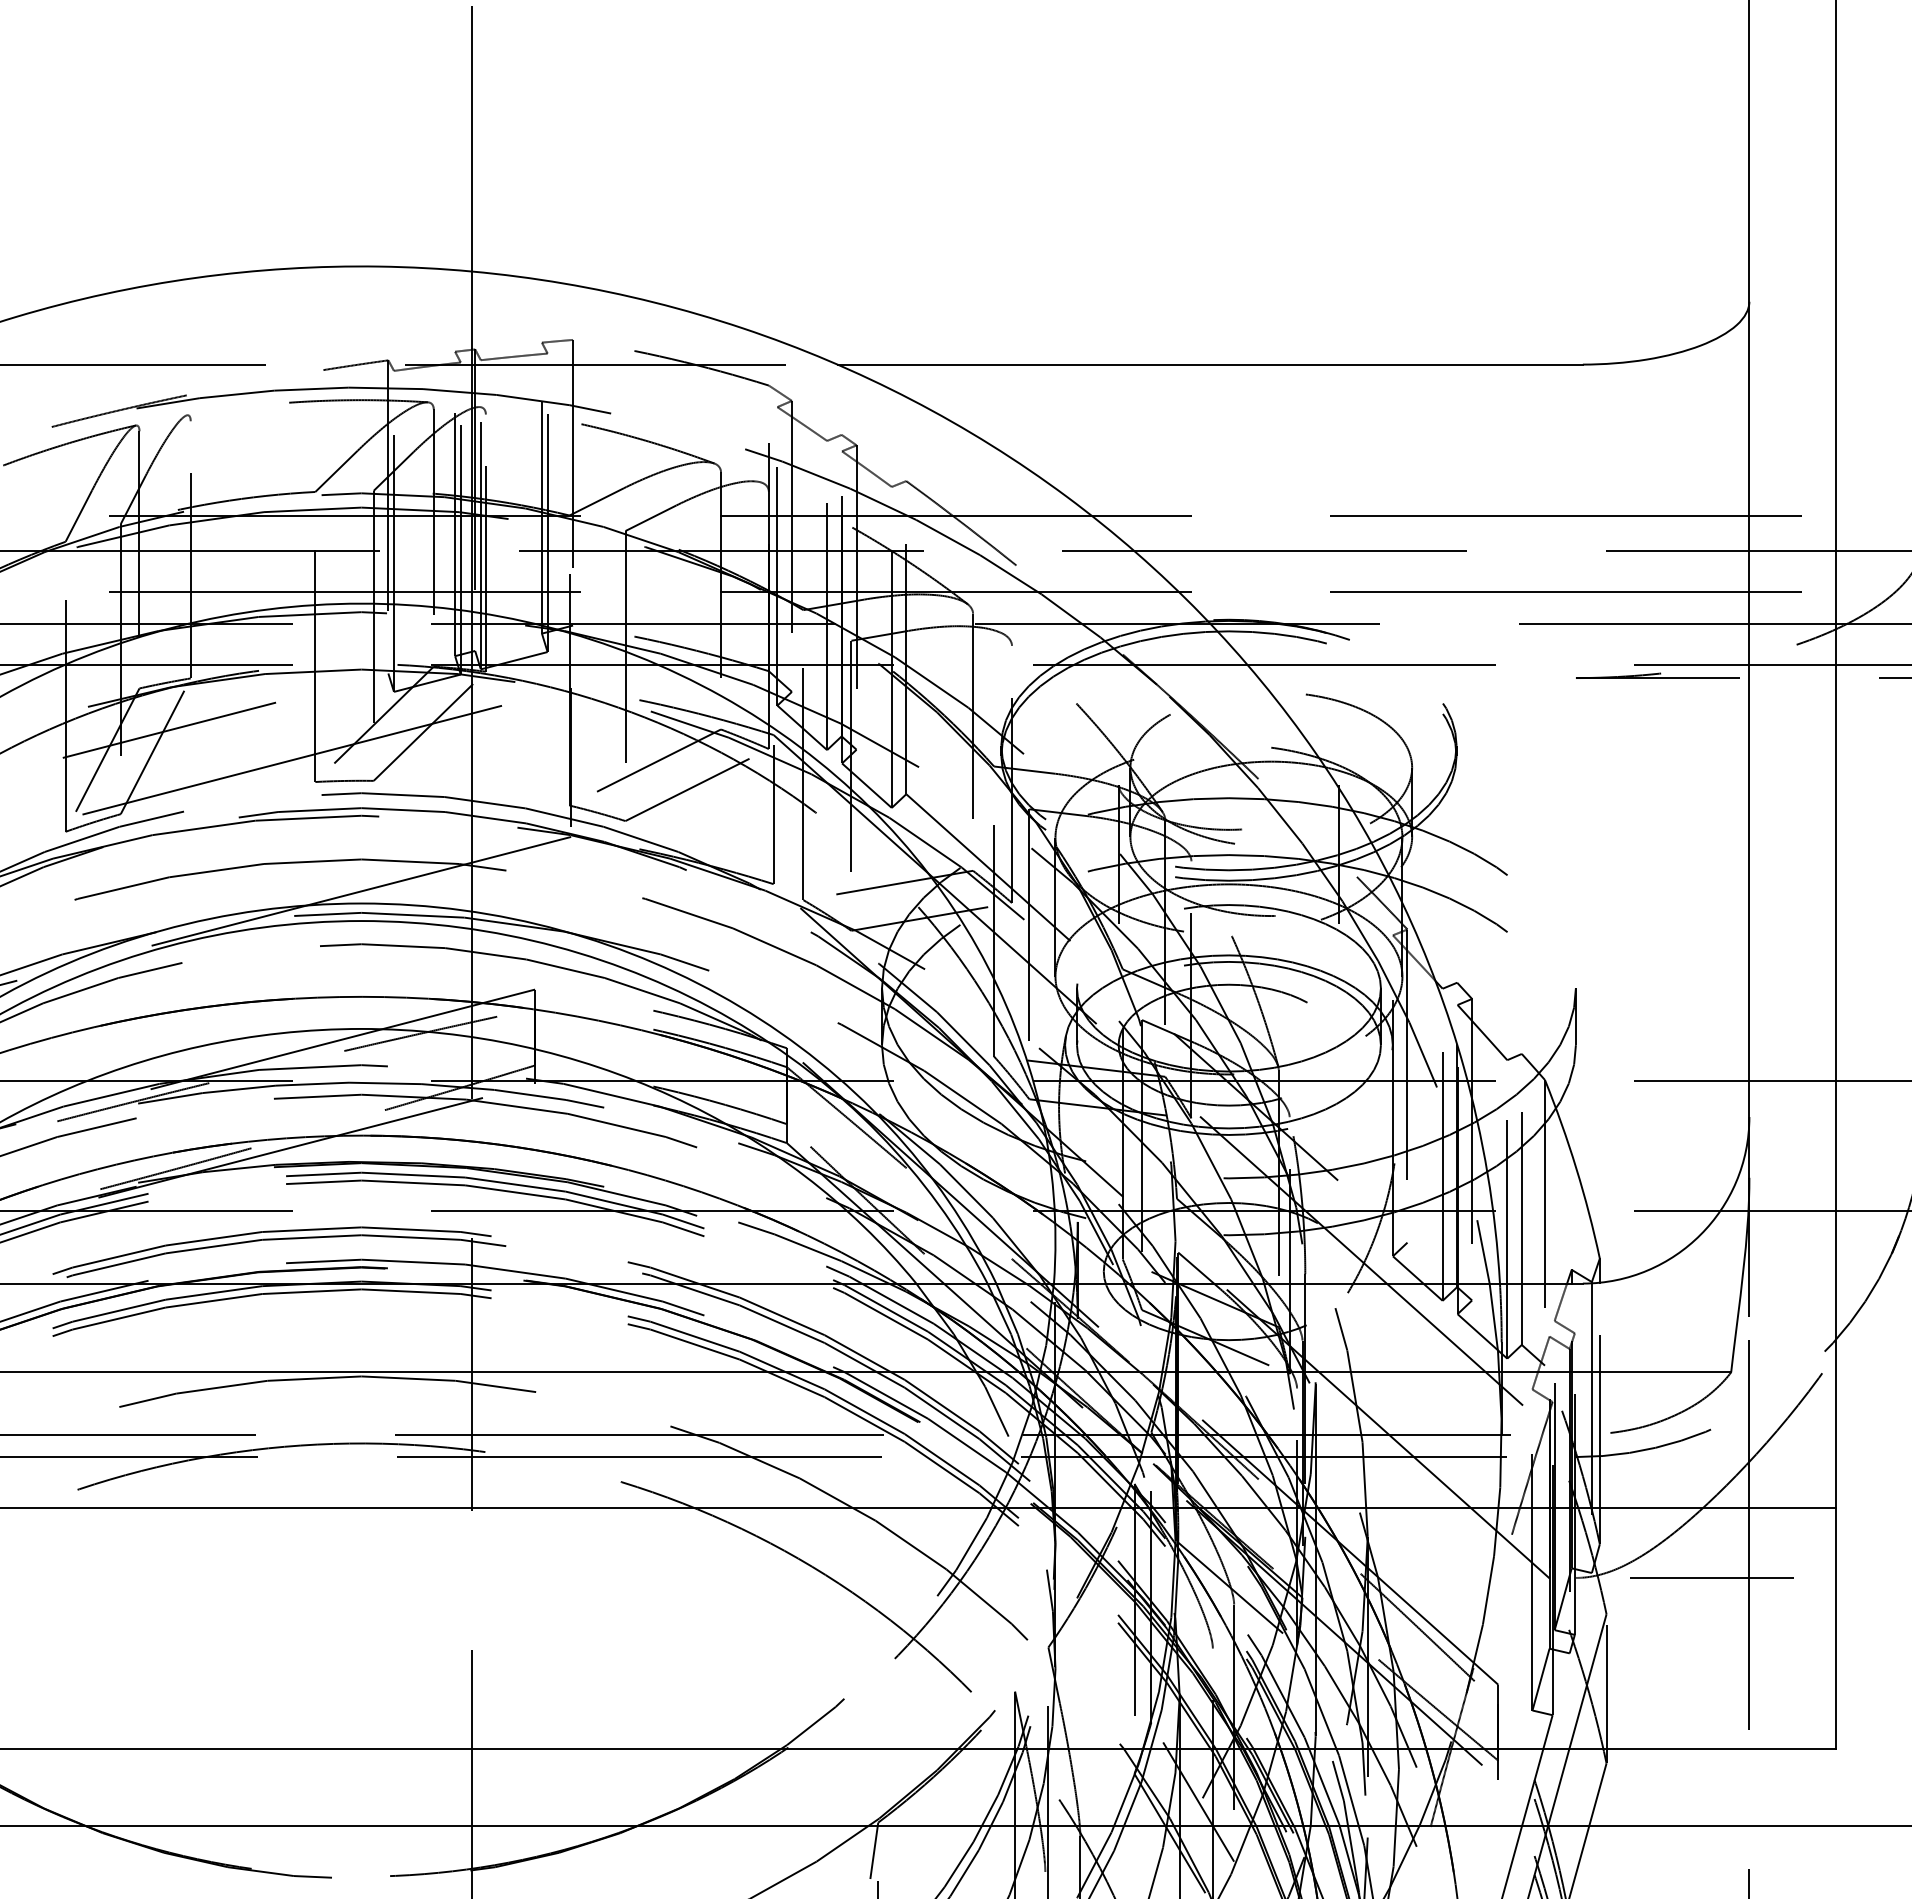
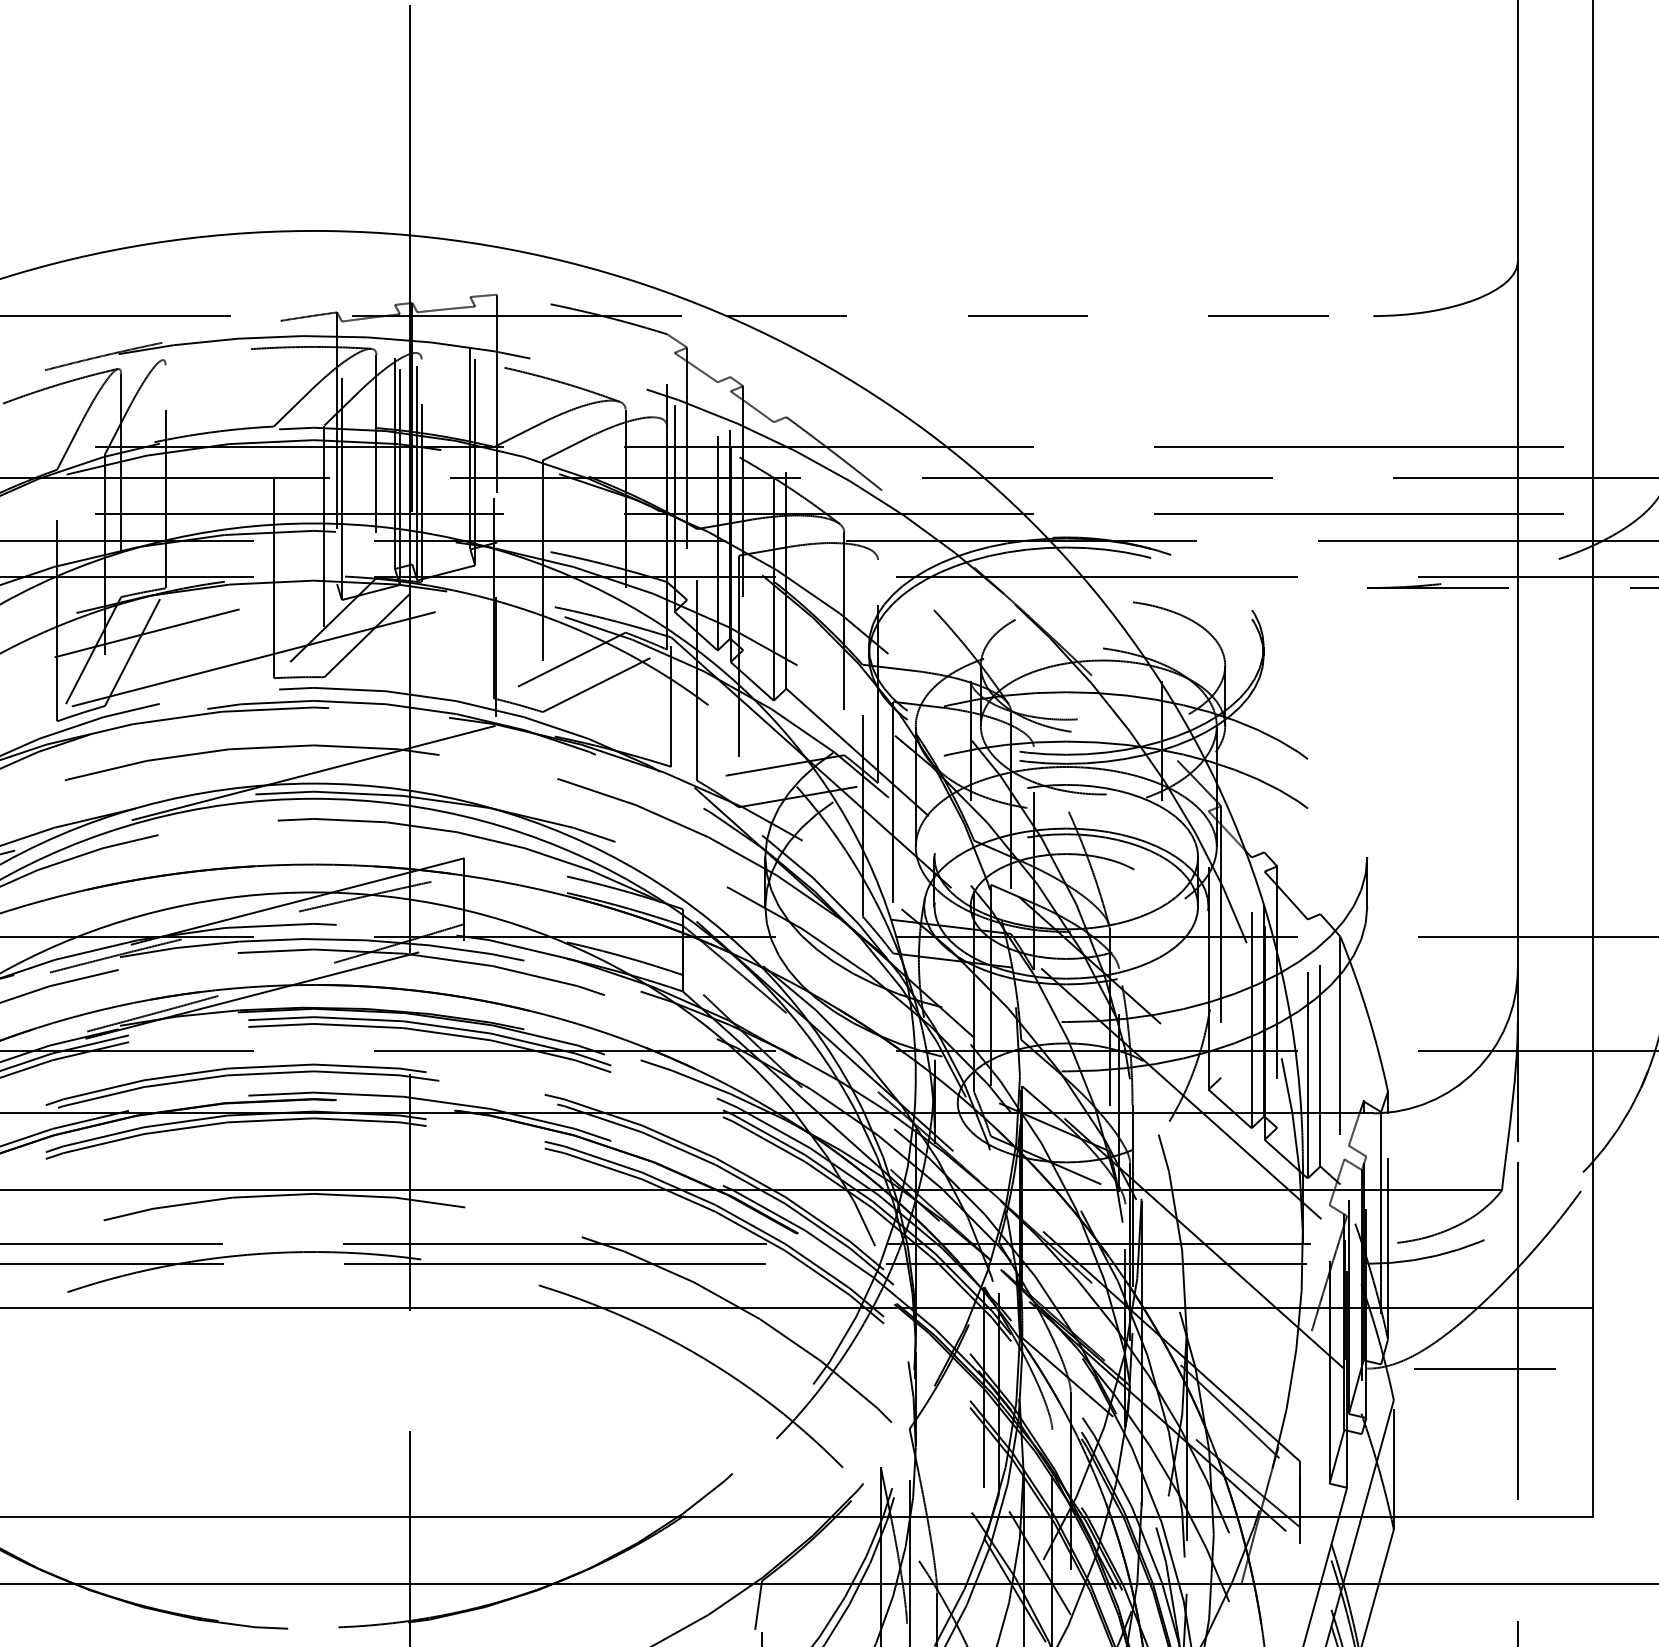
line: (1210, 364) -> (1050, 316), solid -> dashed

